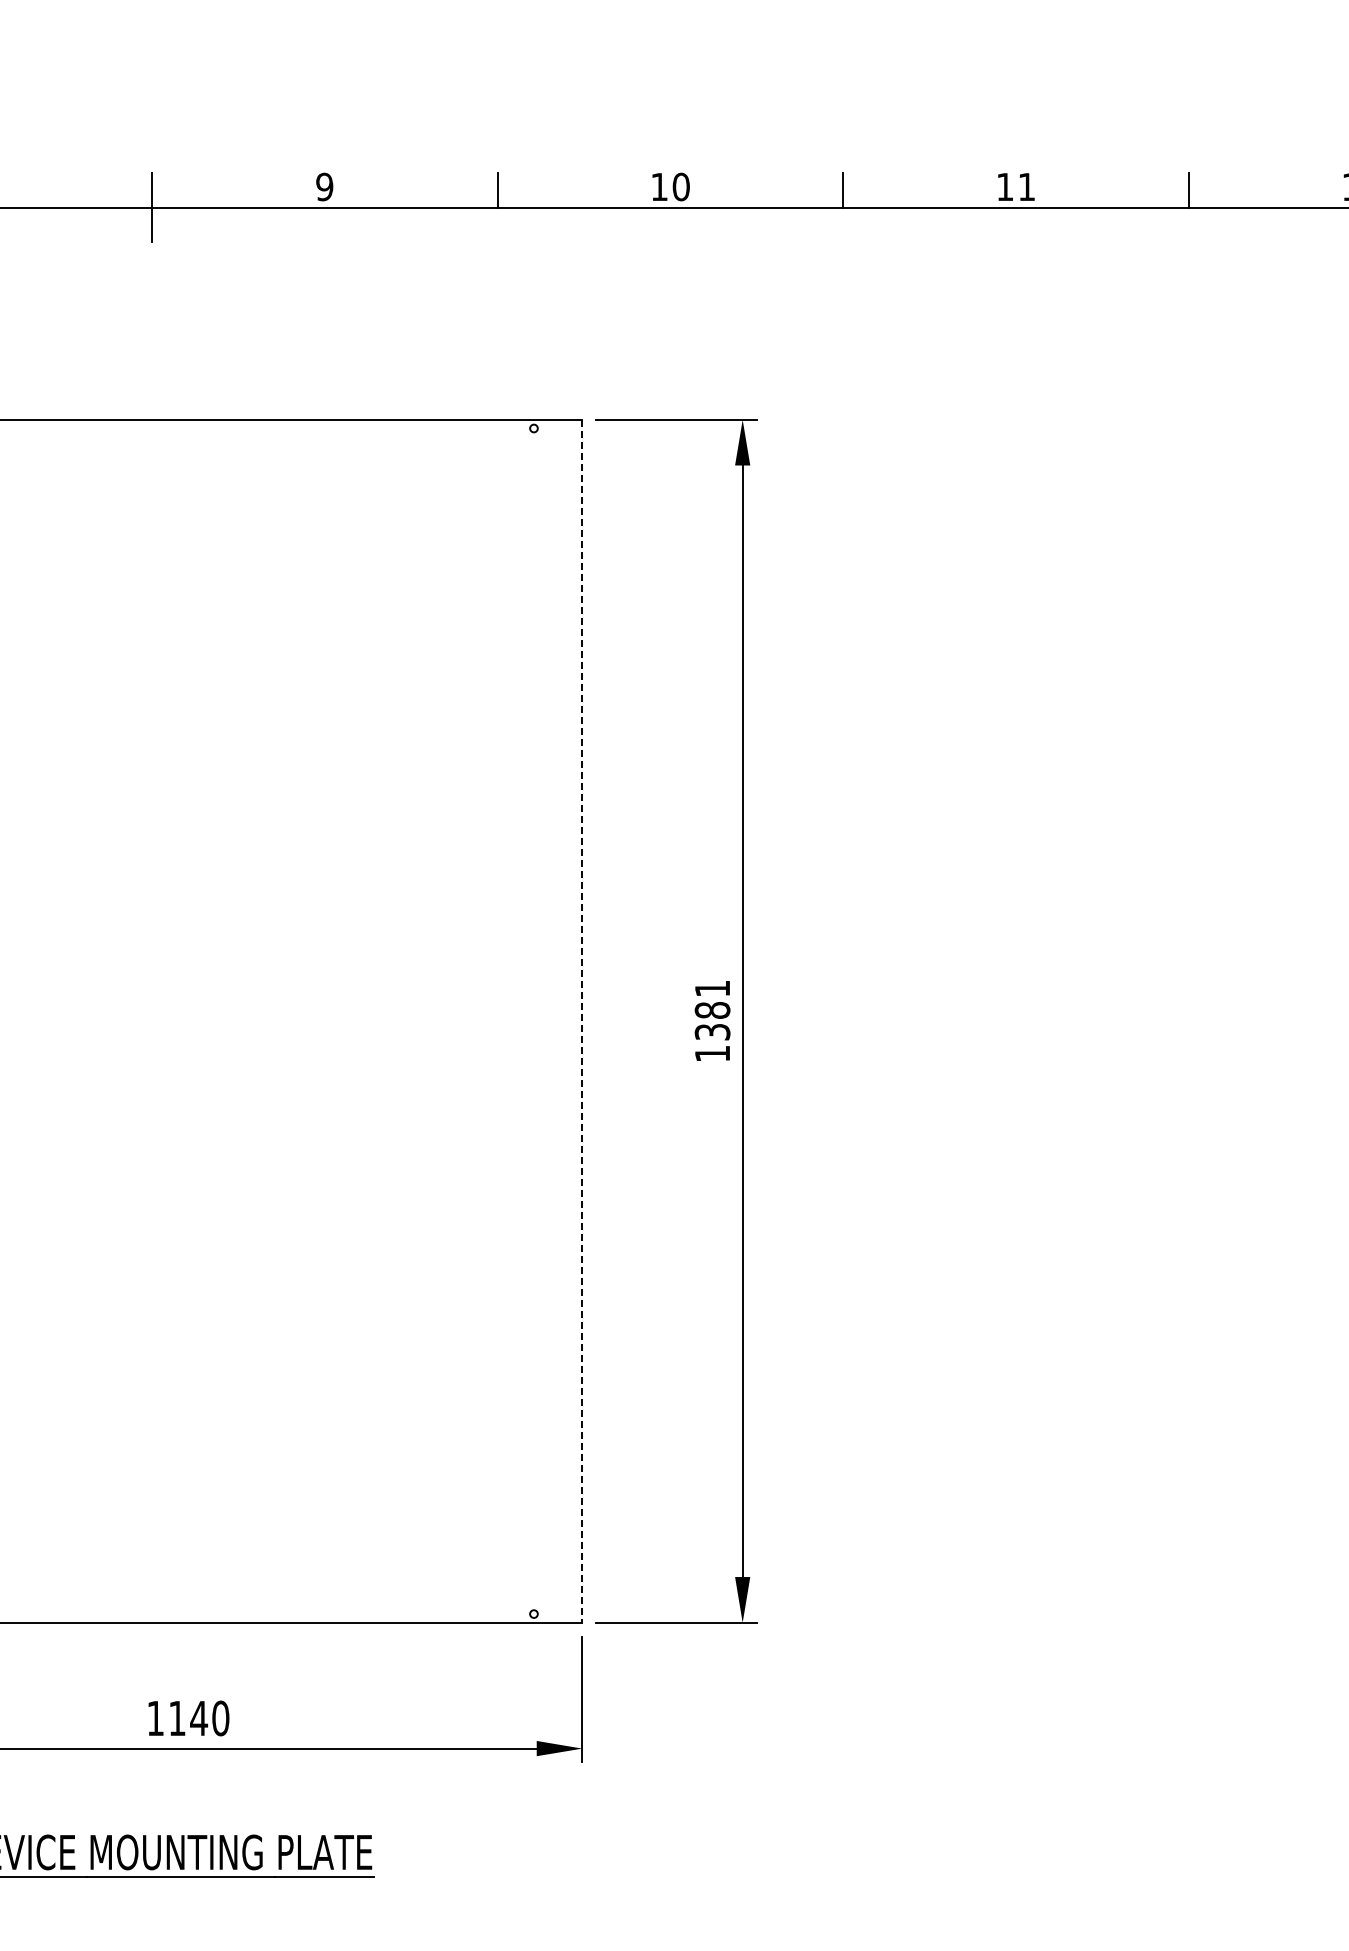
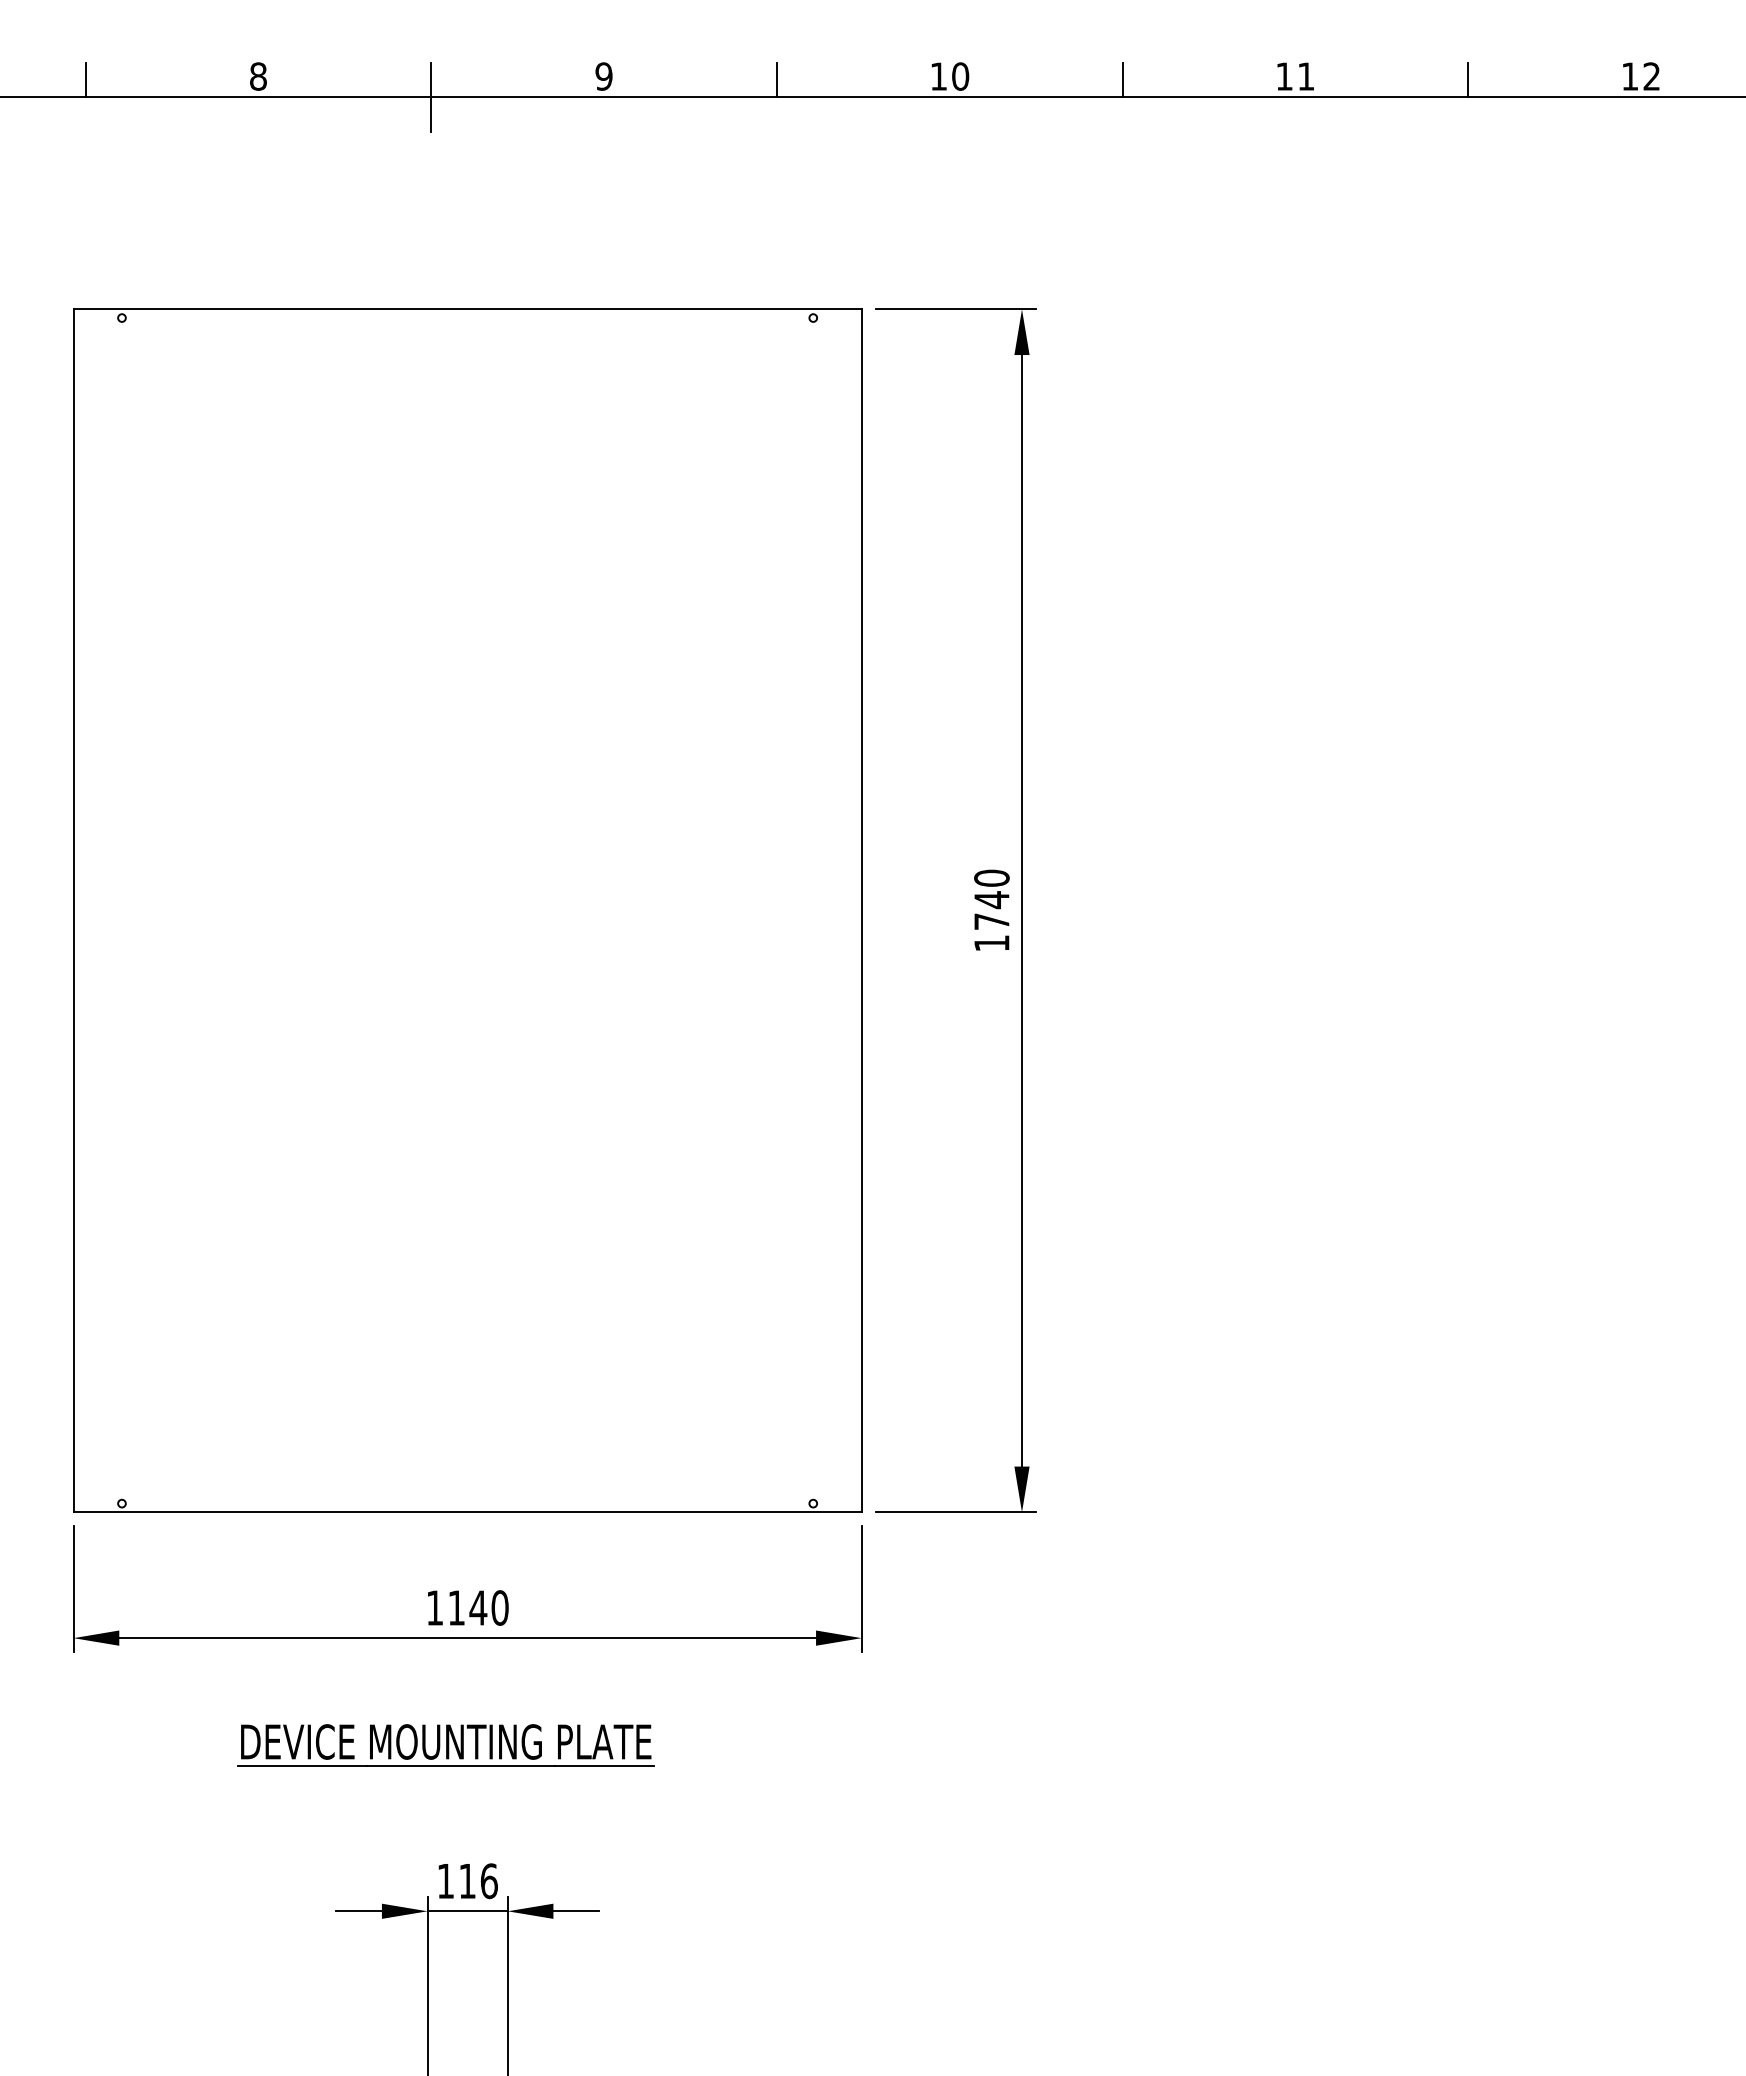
text: (712, 1009) -> (991, 899), 1381 -> 1740
line: (582, 1021) -> (861, 911), dashed -> solid

